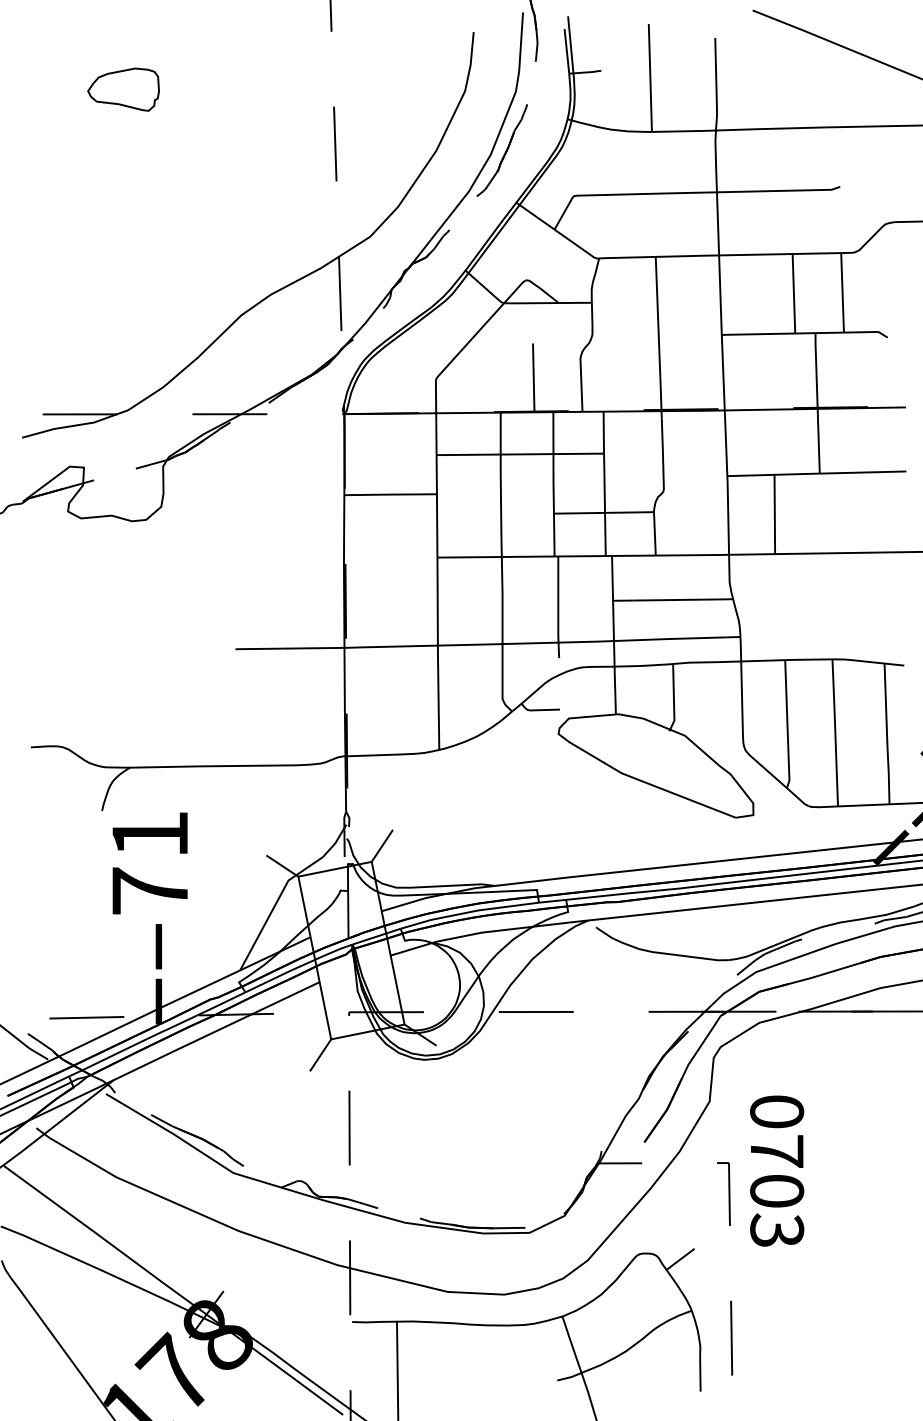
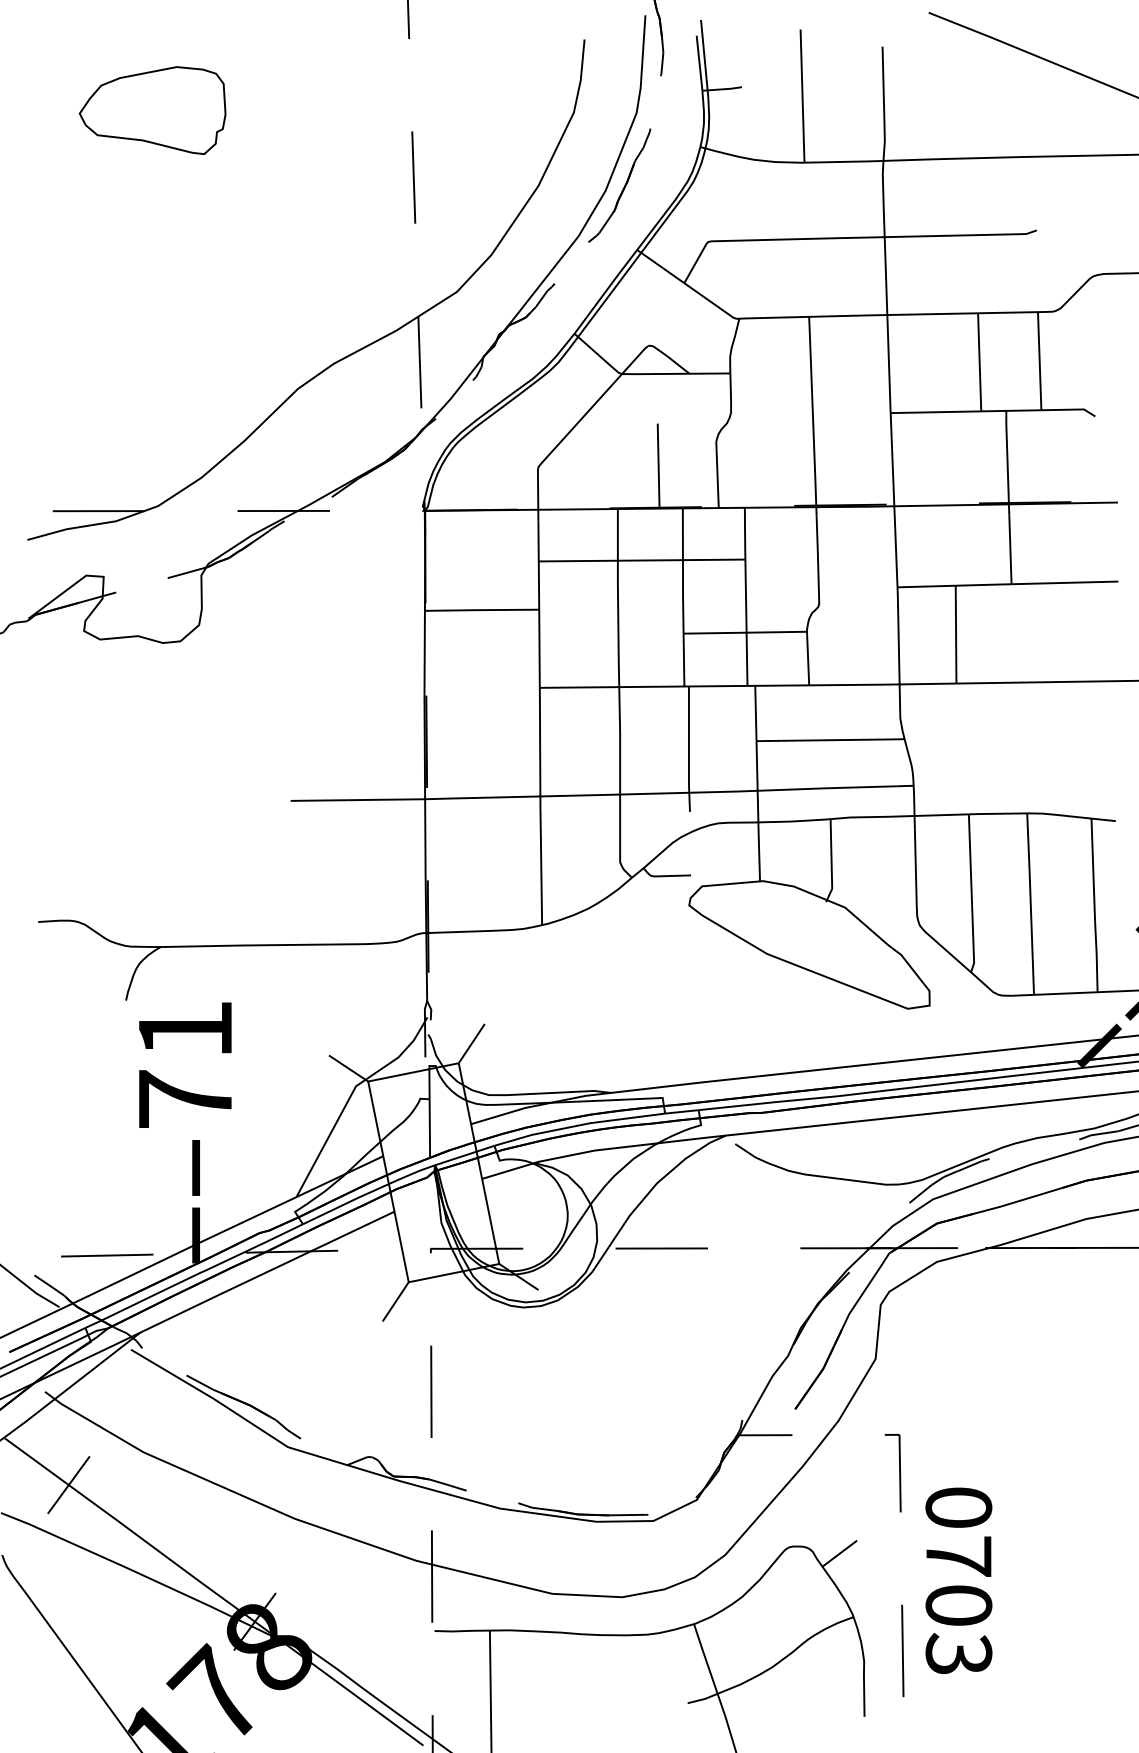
part: (123, 89) -> (152, 110), size x1.67
text: (776, 1170) -> (958, 1580), moved
line: (55, 1204) -> (68, 1485), added

